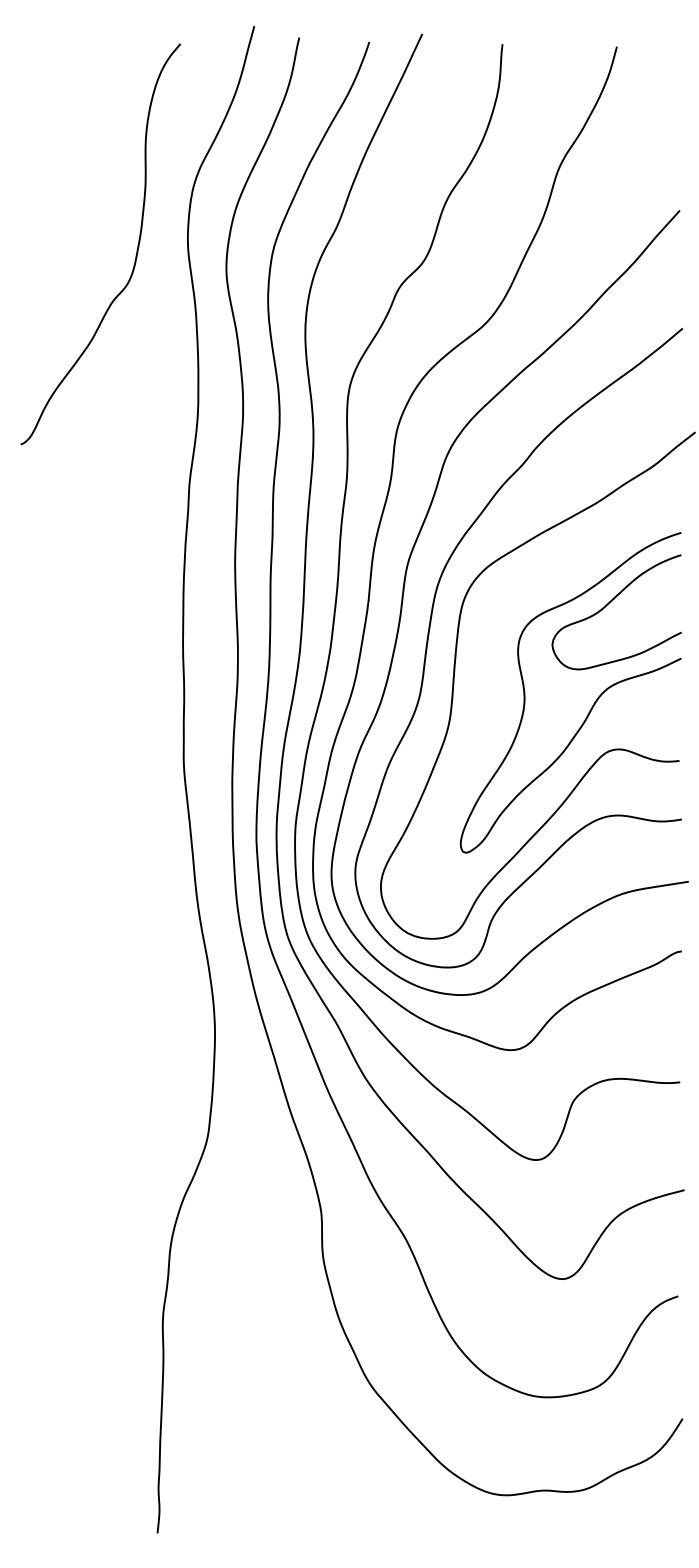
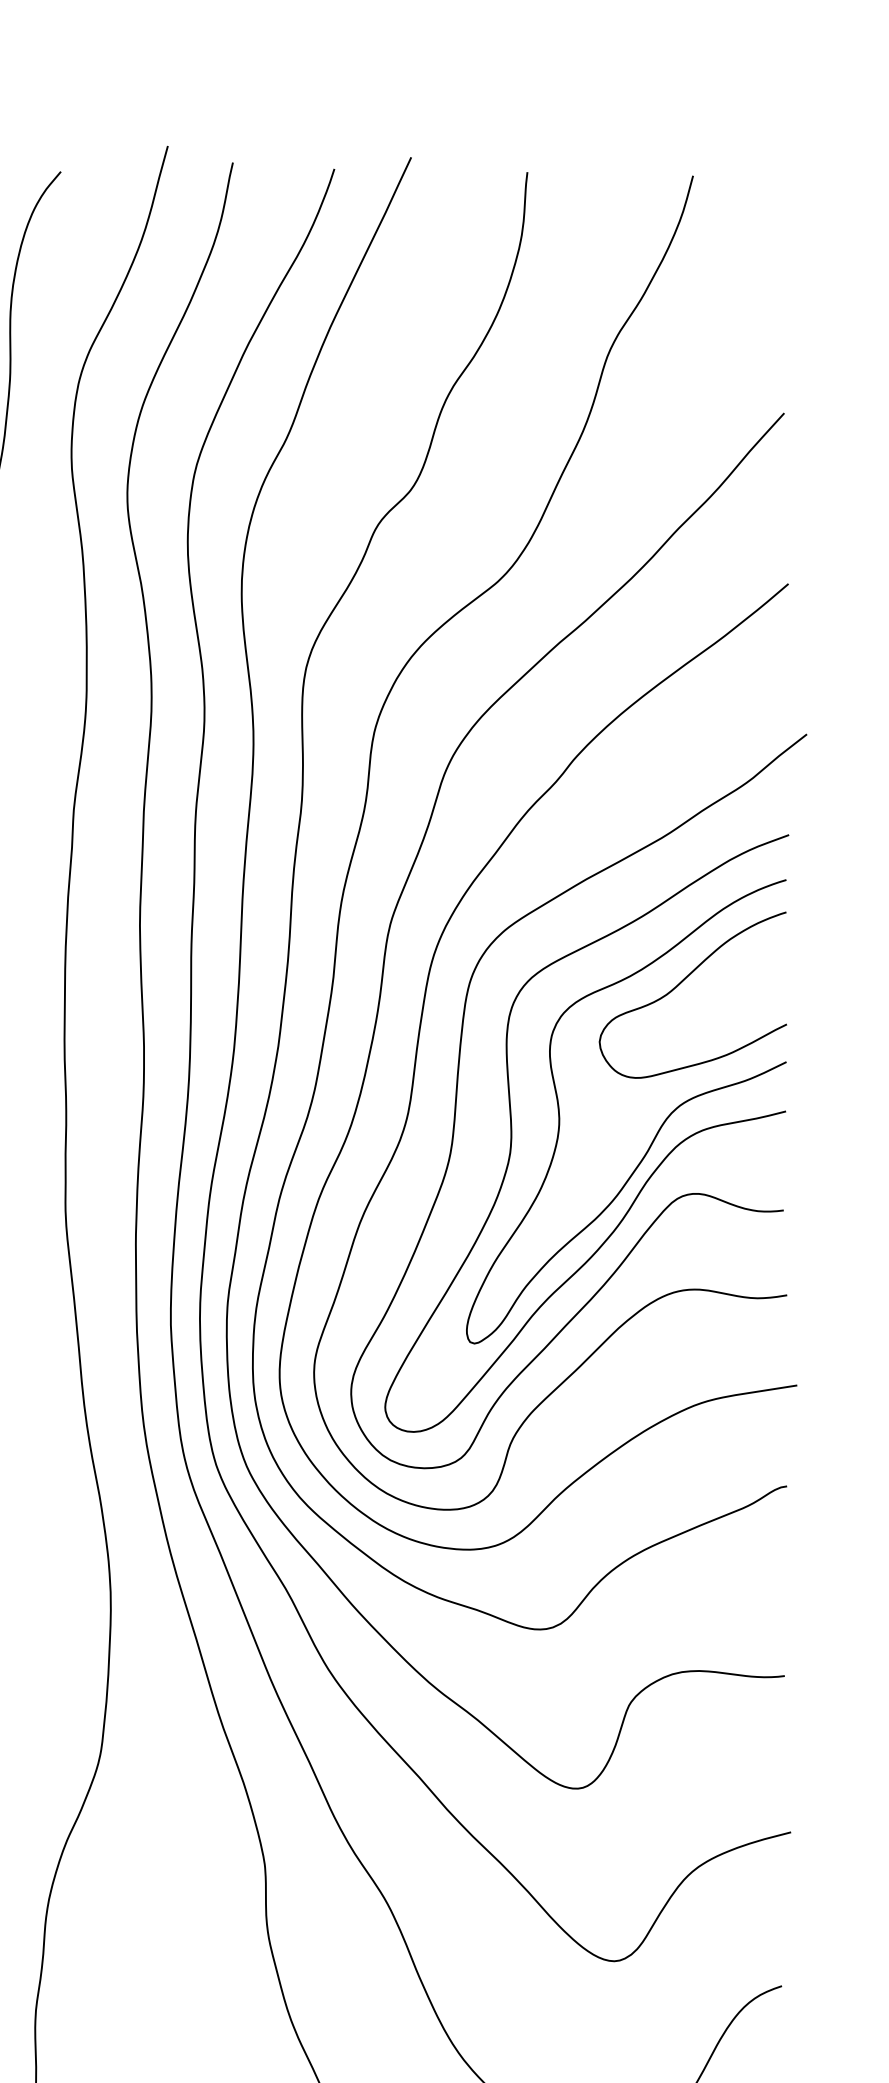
curve: (492, 707) -> (512, 1133), added

